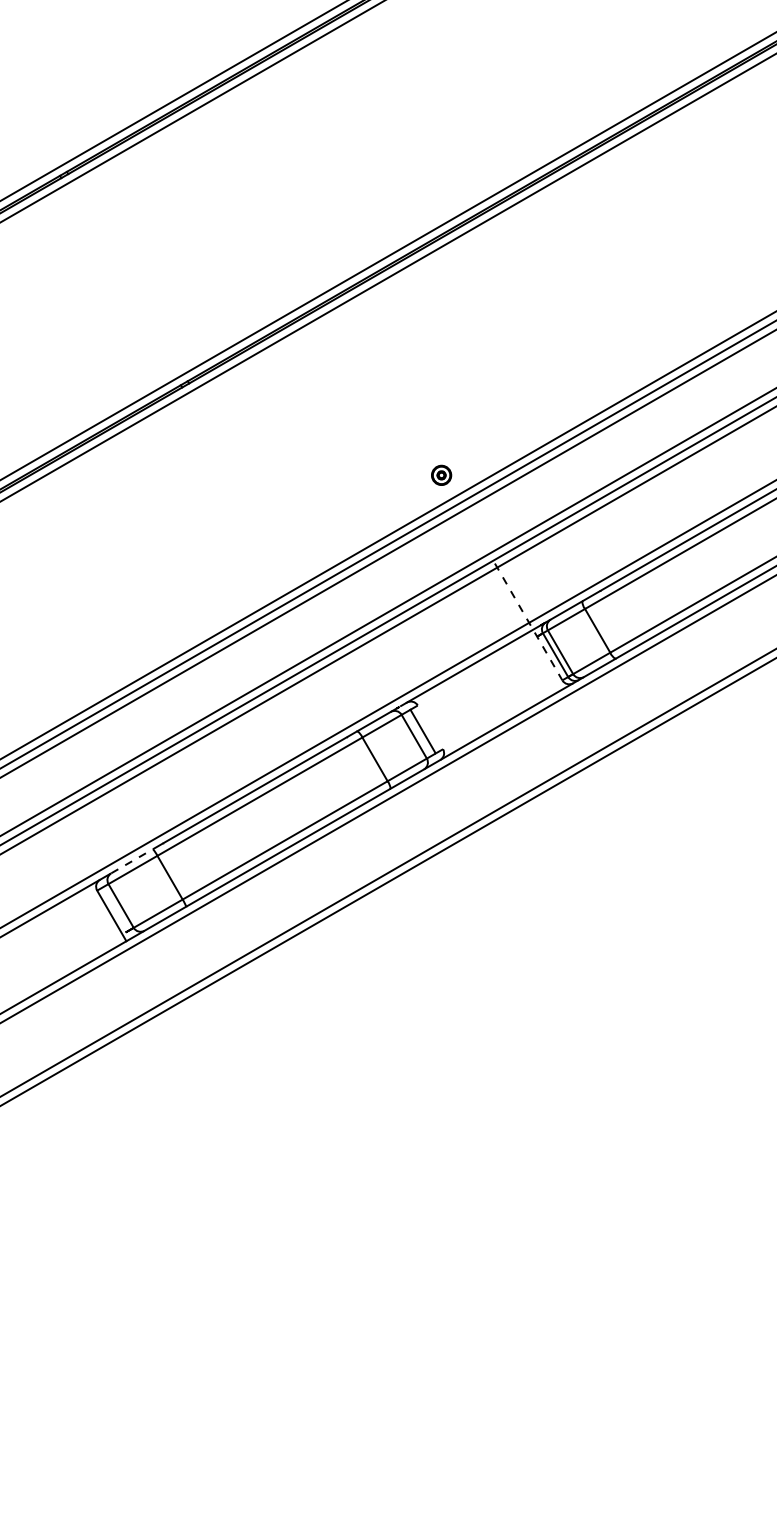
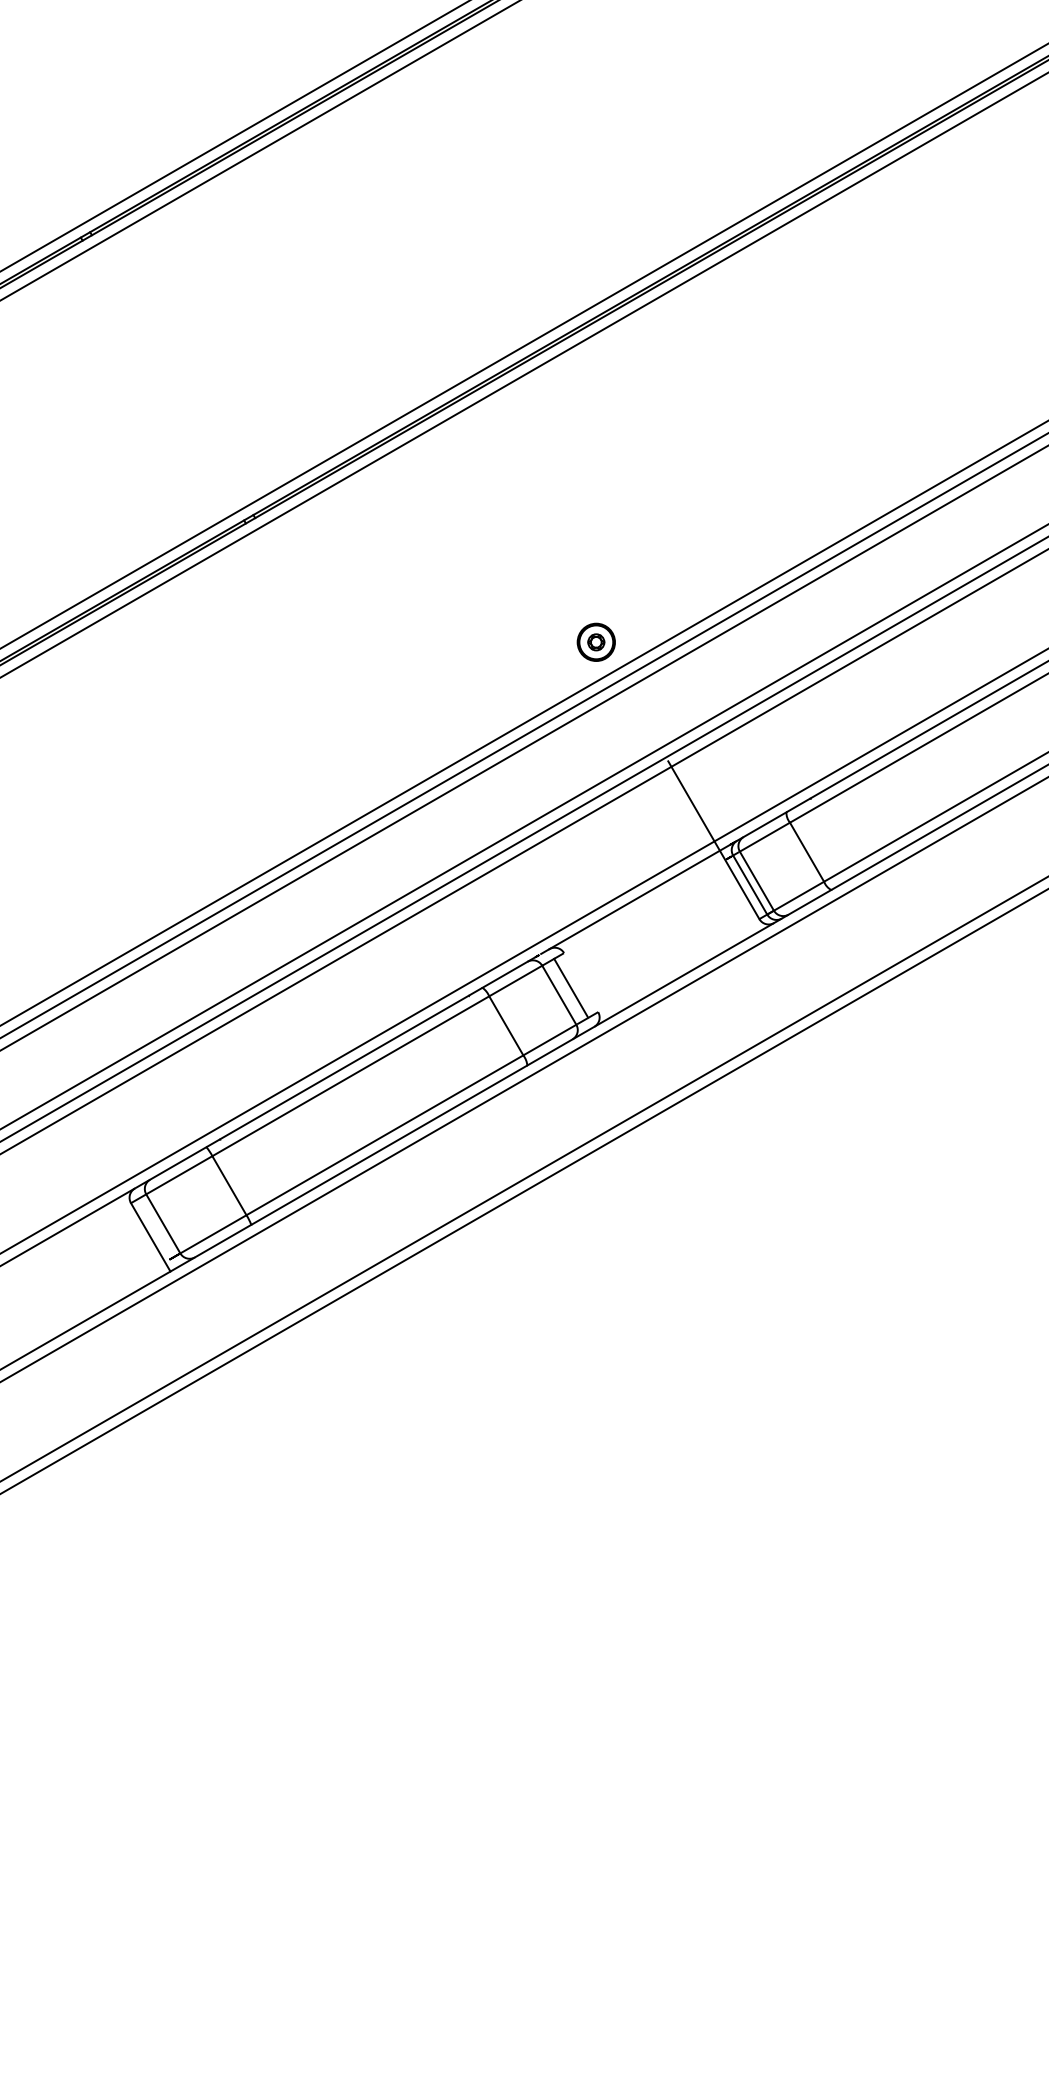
part: (441, 474) -> (595, 641), size x1.43
line: (529, 622) -> (714, 840), dashed -> solid
line: (132, 861) -> (178, 1163), dashed -> solid

